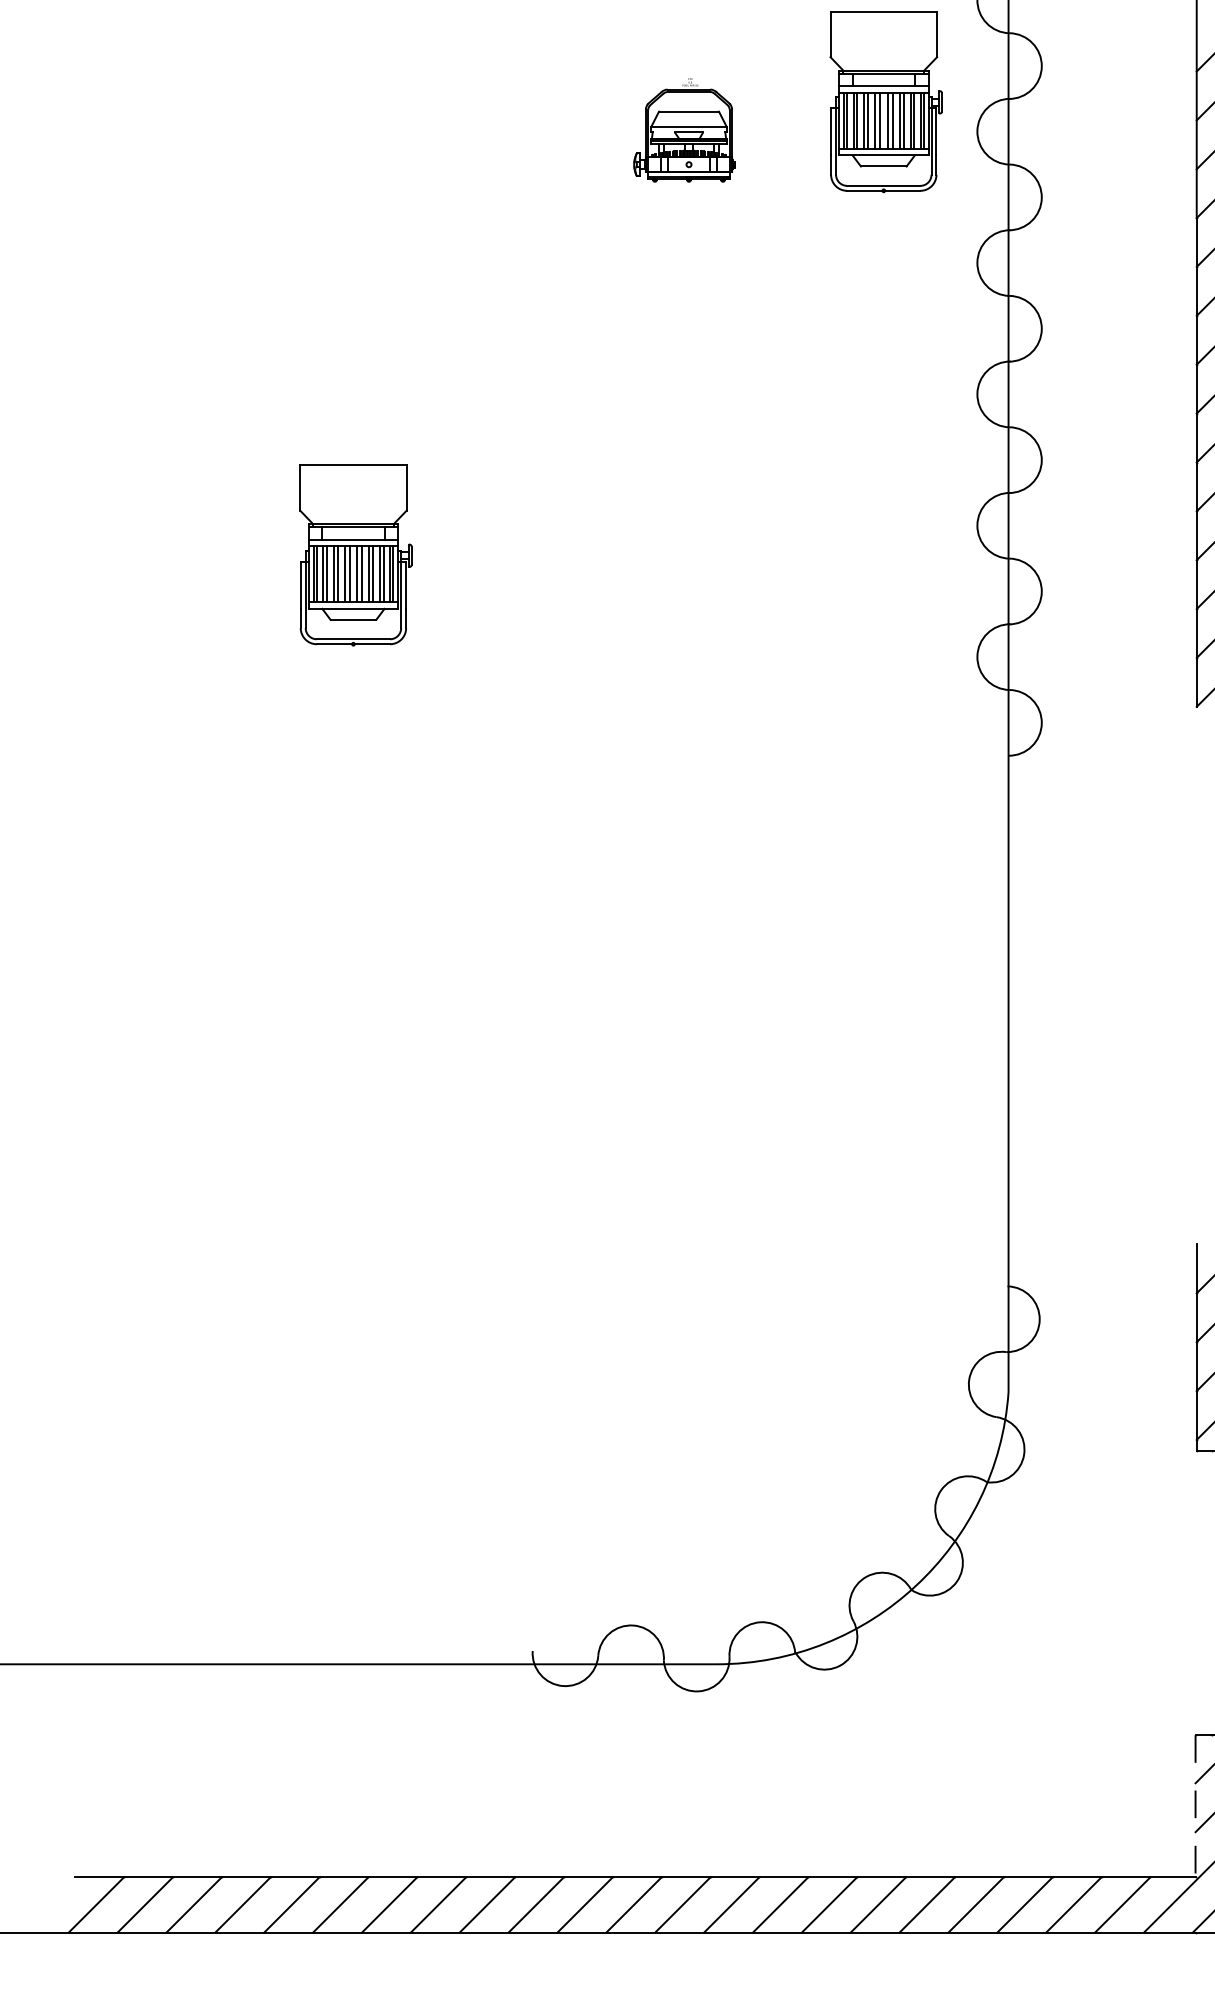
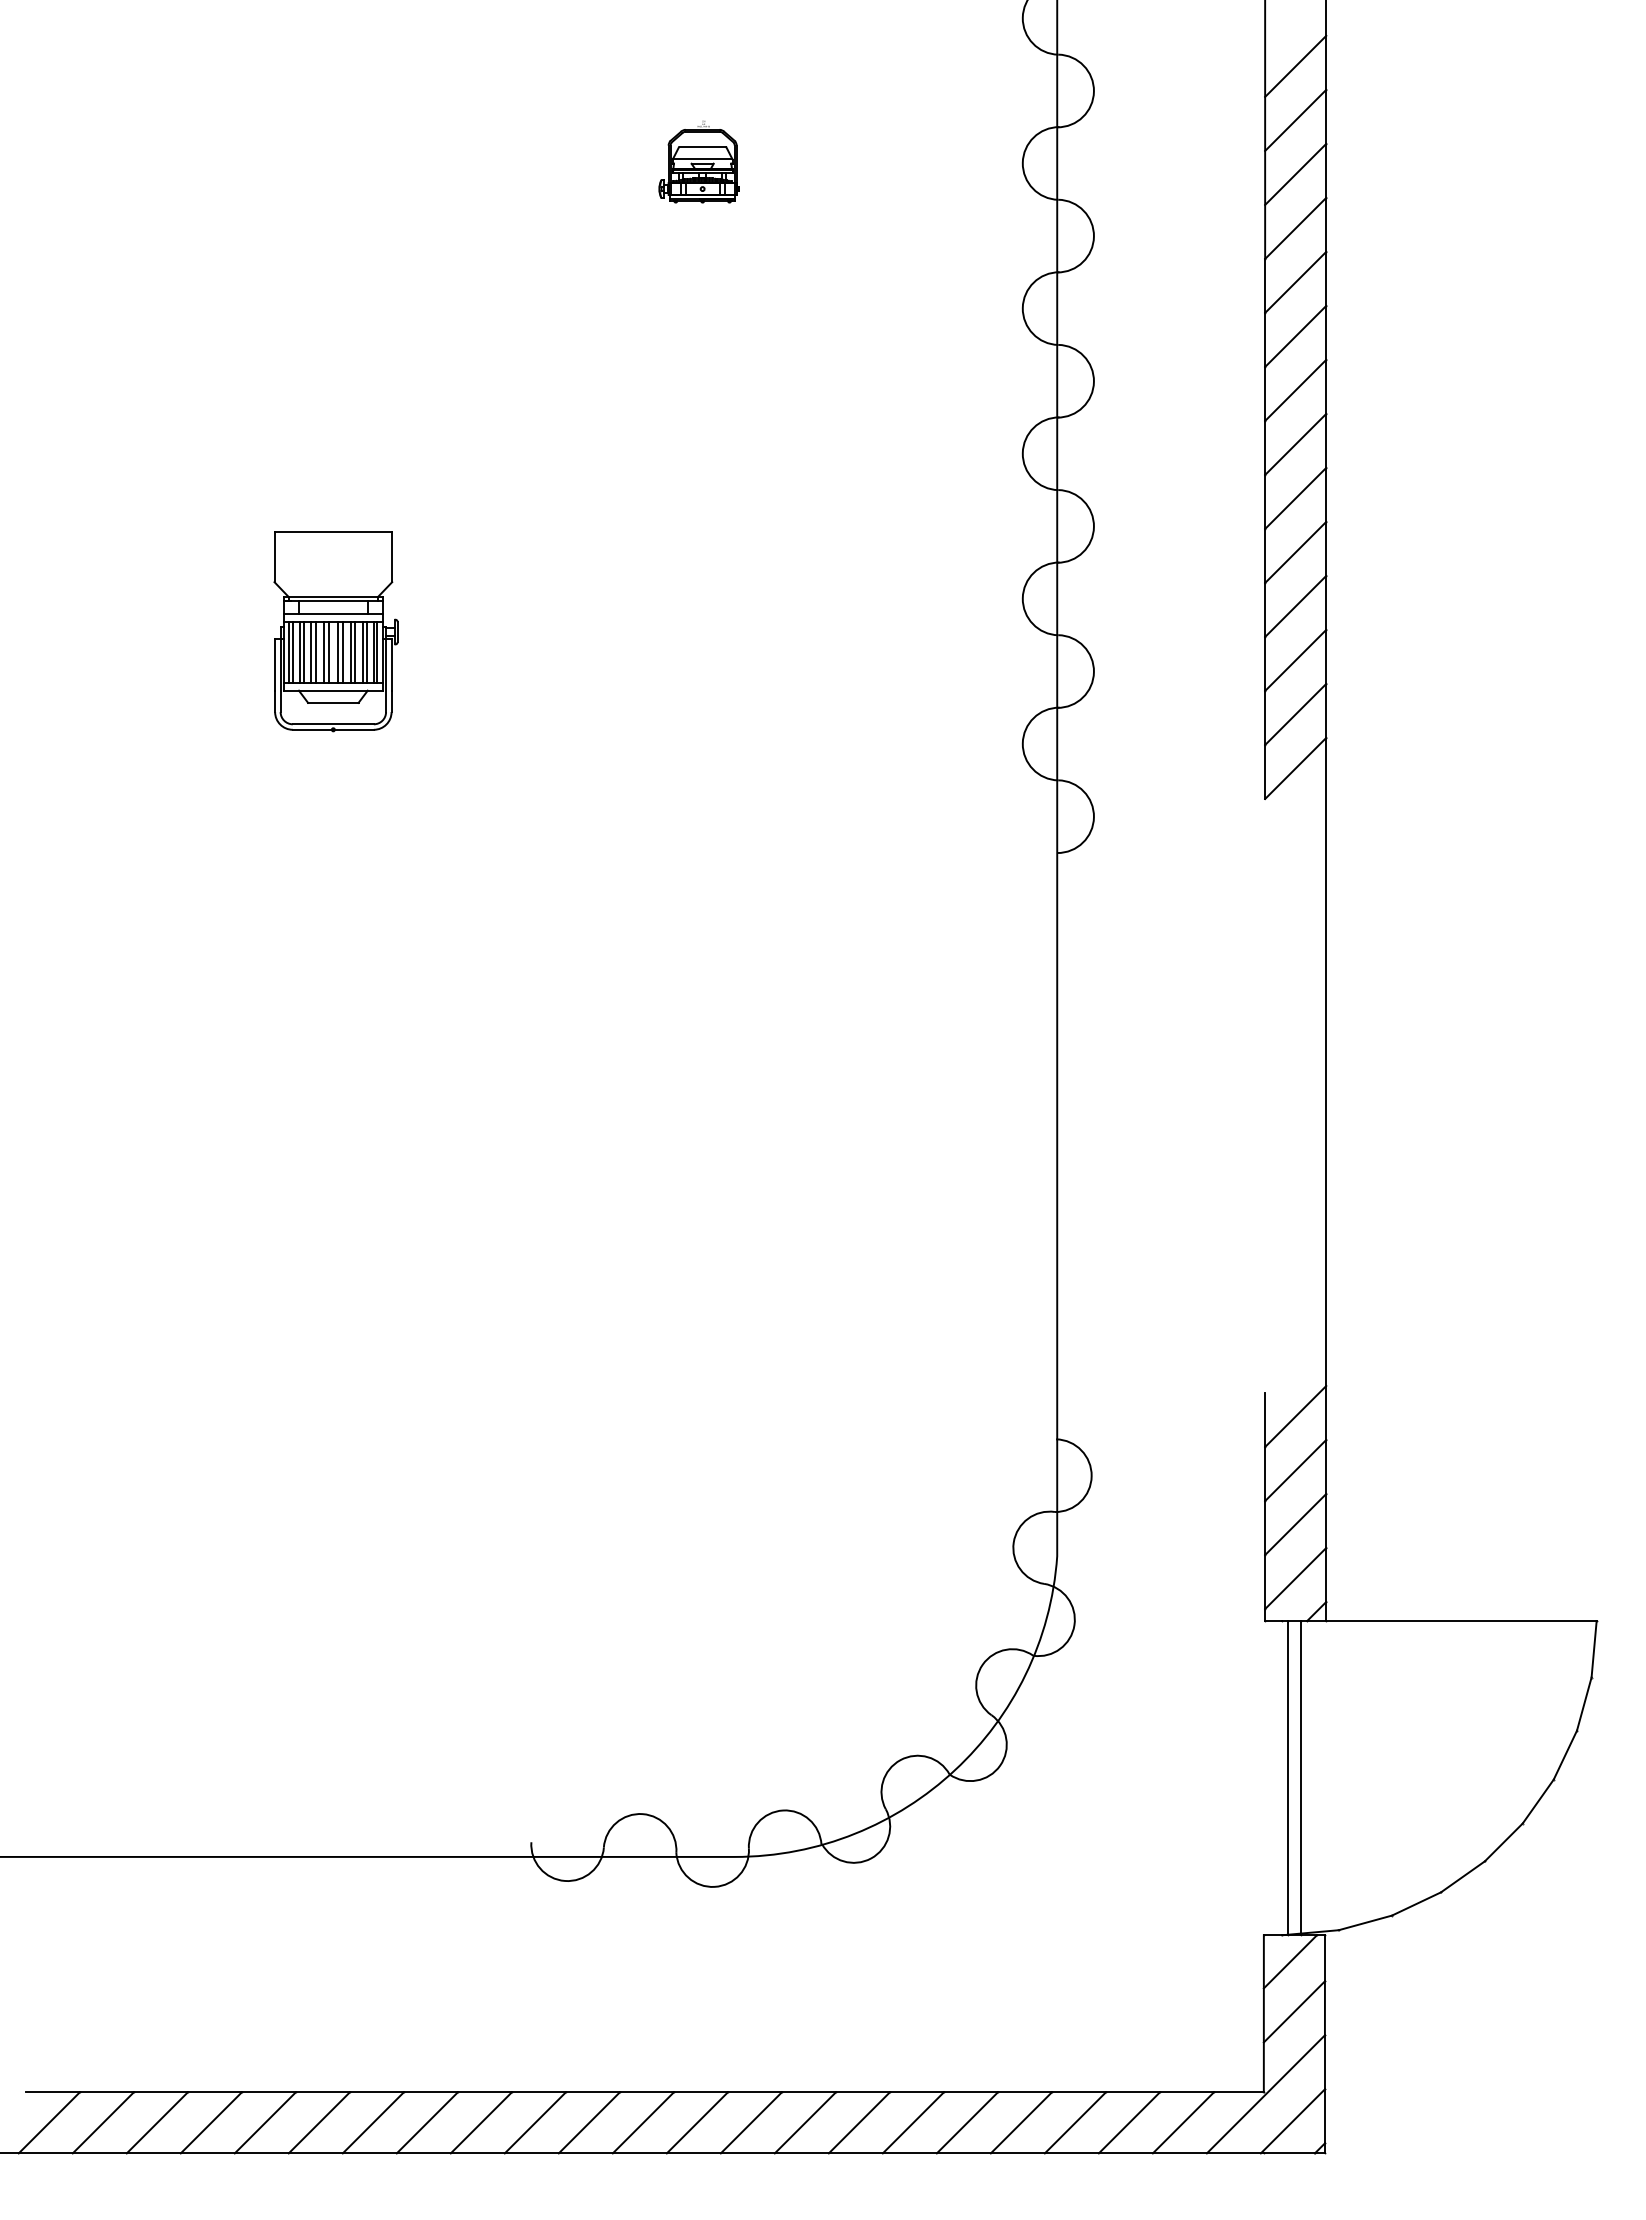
part: (885, 101) -> (921, 130), removed
part: (683, 129) -> (698, 161), size x0.71
line: (1195, 1805) -> (1263, 2013), dashed -> solid

